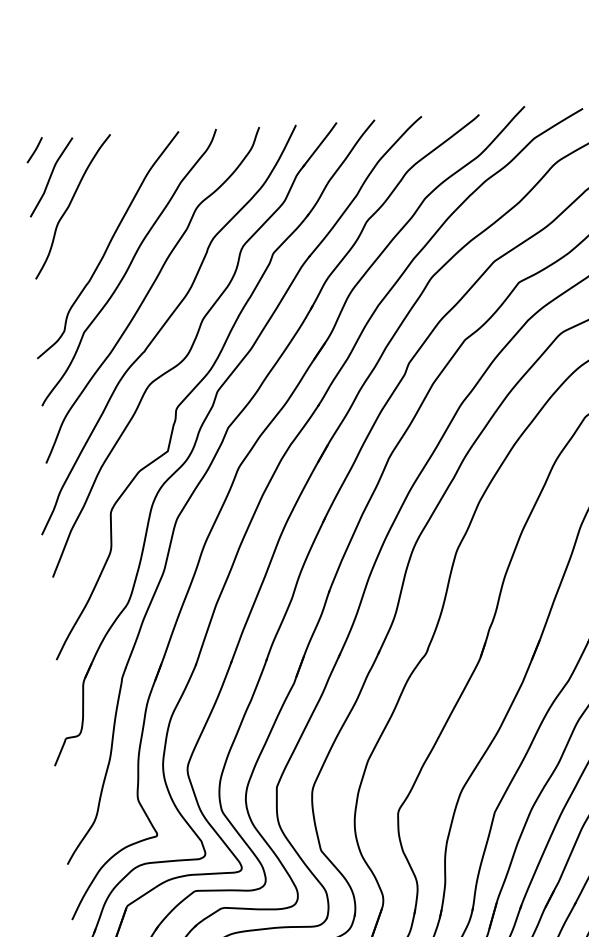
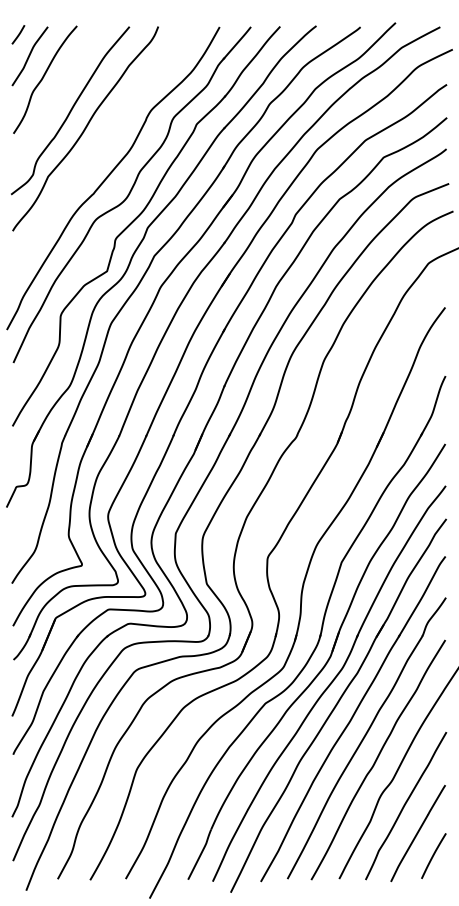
curve: (150, 291) -> (100, 148), removed

